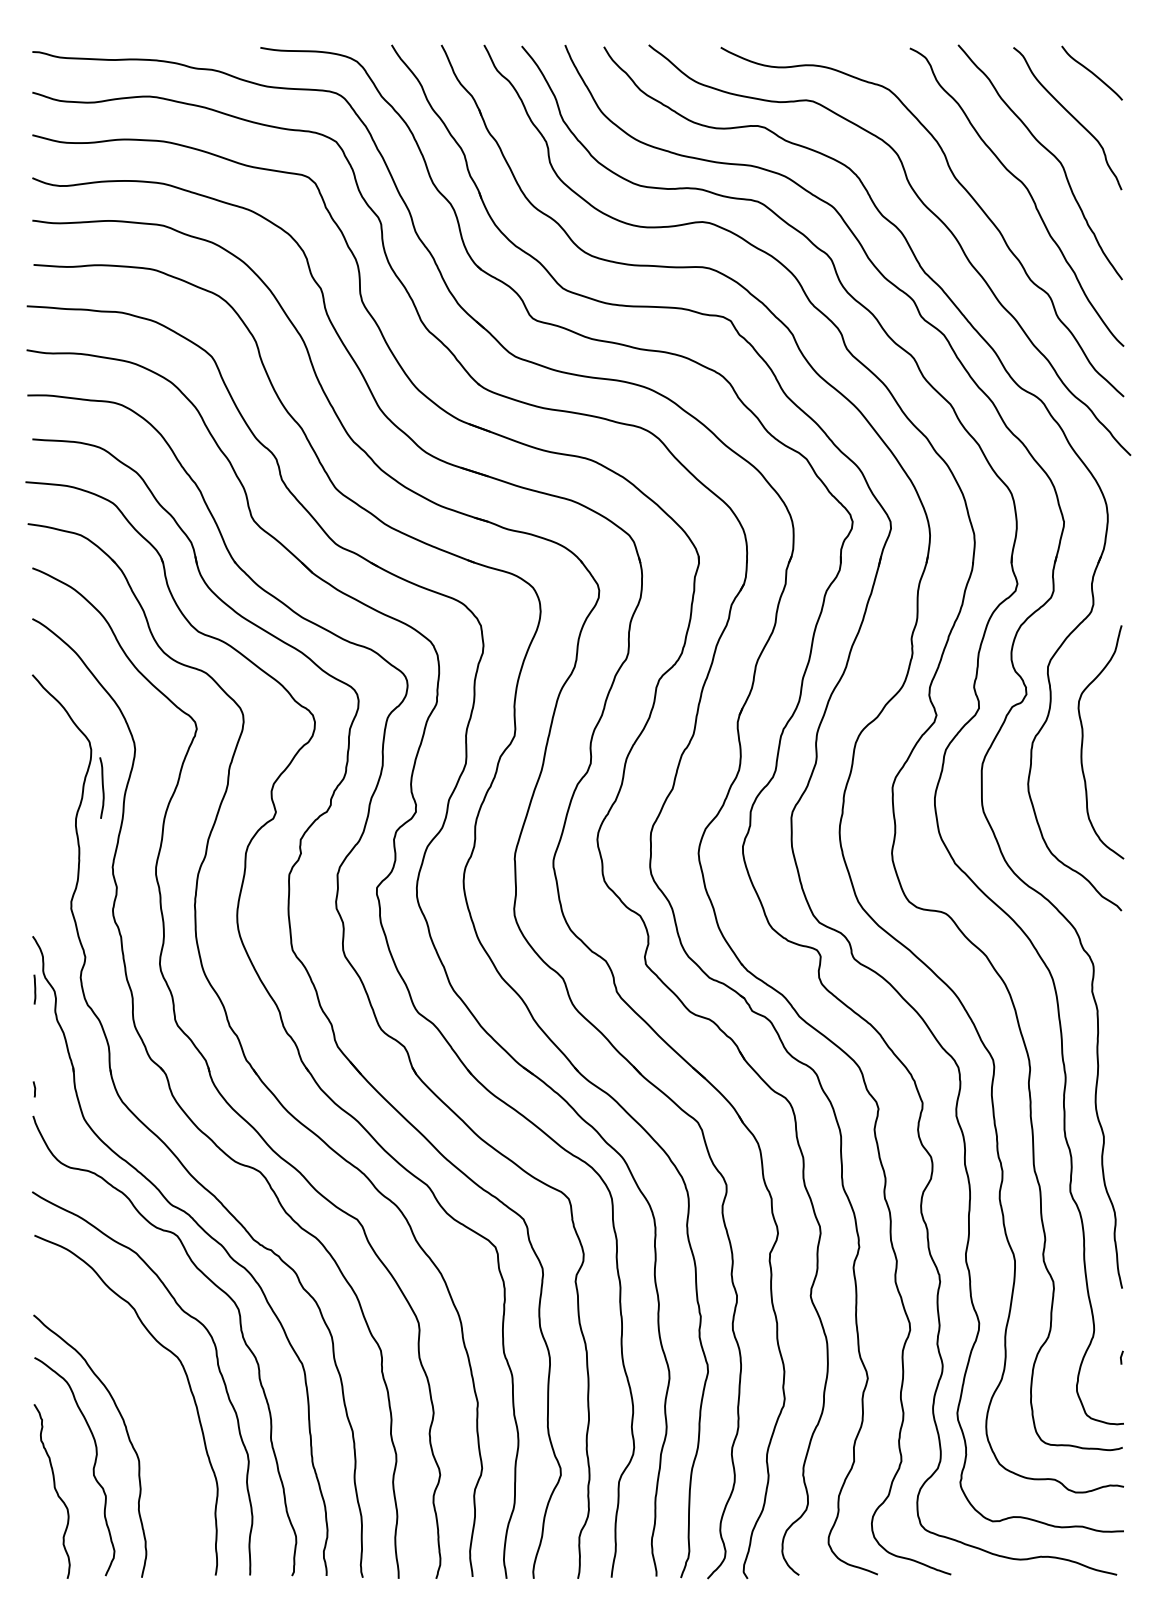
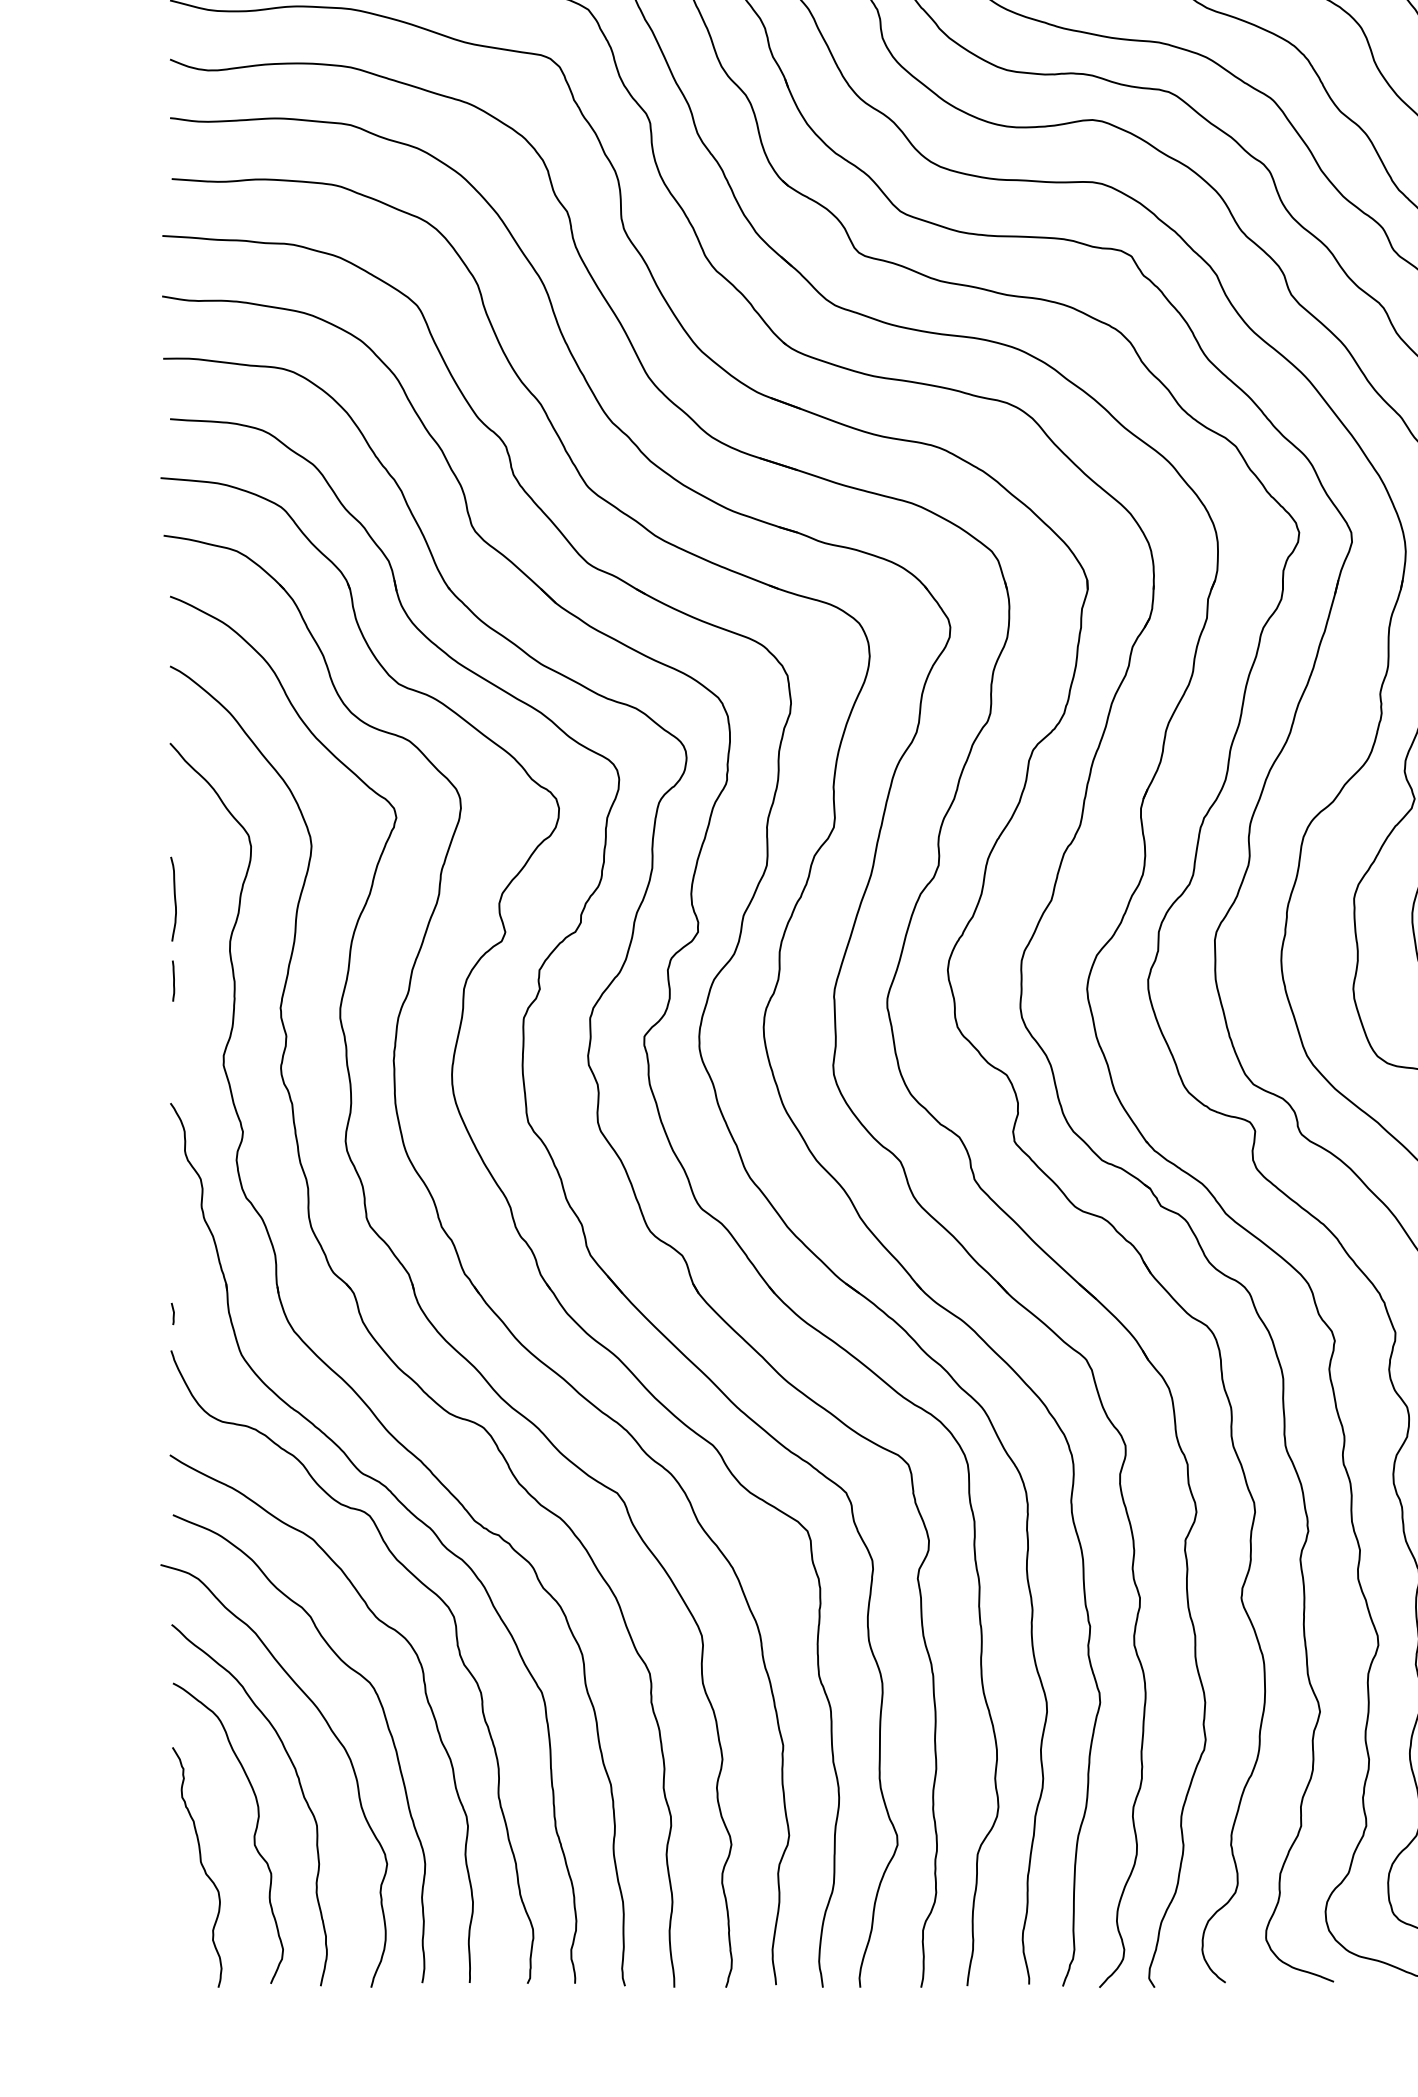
curve: (102, 787) -> (174, 898), moved
line: (34, 989) -> (172, 980), moved
curve: (151, 1396) -> (334, 1736), added

